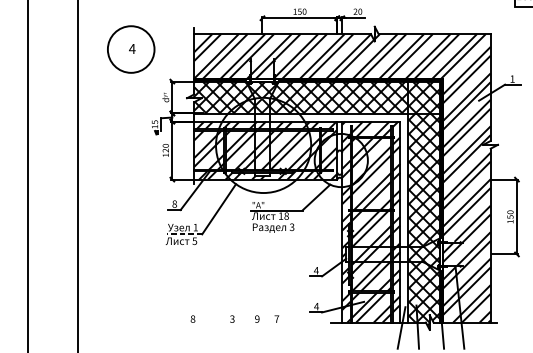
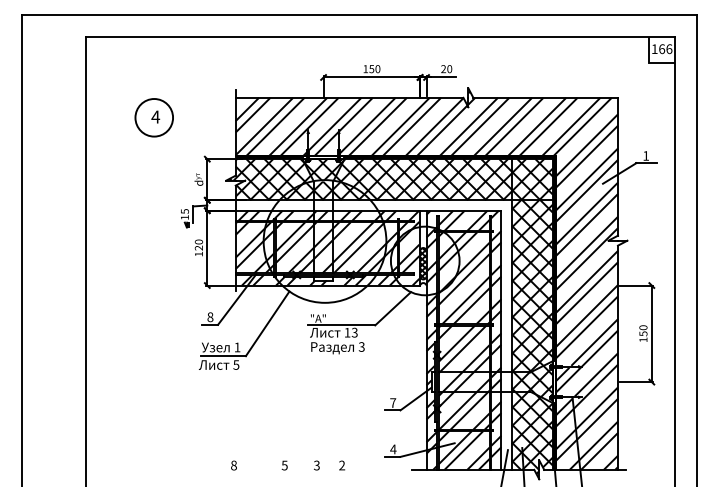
circle: (131, 49) -> (154, 117), size x0.62
hatch: (339, 162) -> (423, 263), added
text: (286, 216) -> (354, 332), 18 -> 13
line: (184, 234) -> (223, 356), dashed -> solid
text: (315, 270) -> (392, 402), 4 -> 7
text: (232, 318) -> (284, 464), 3 -> 5
text: (256, 319) -> (316, 465), 9 -> 3
text: (277, 319) -> (342, 465), 7 -> 2

